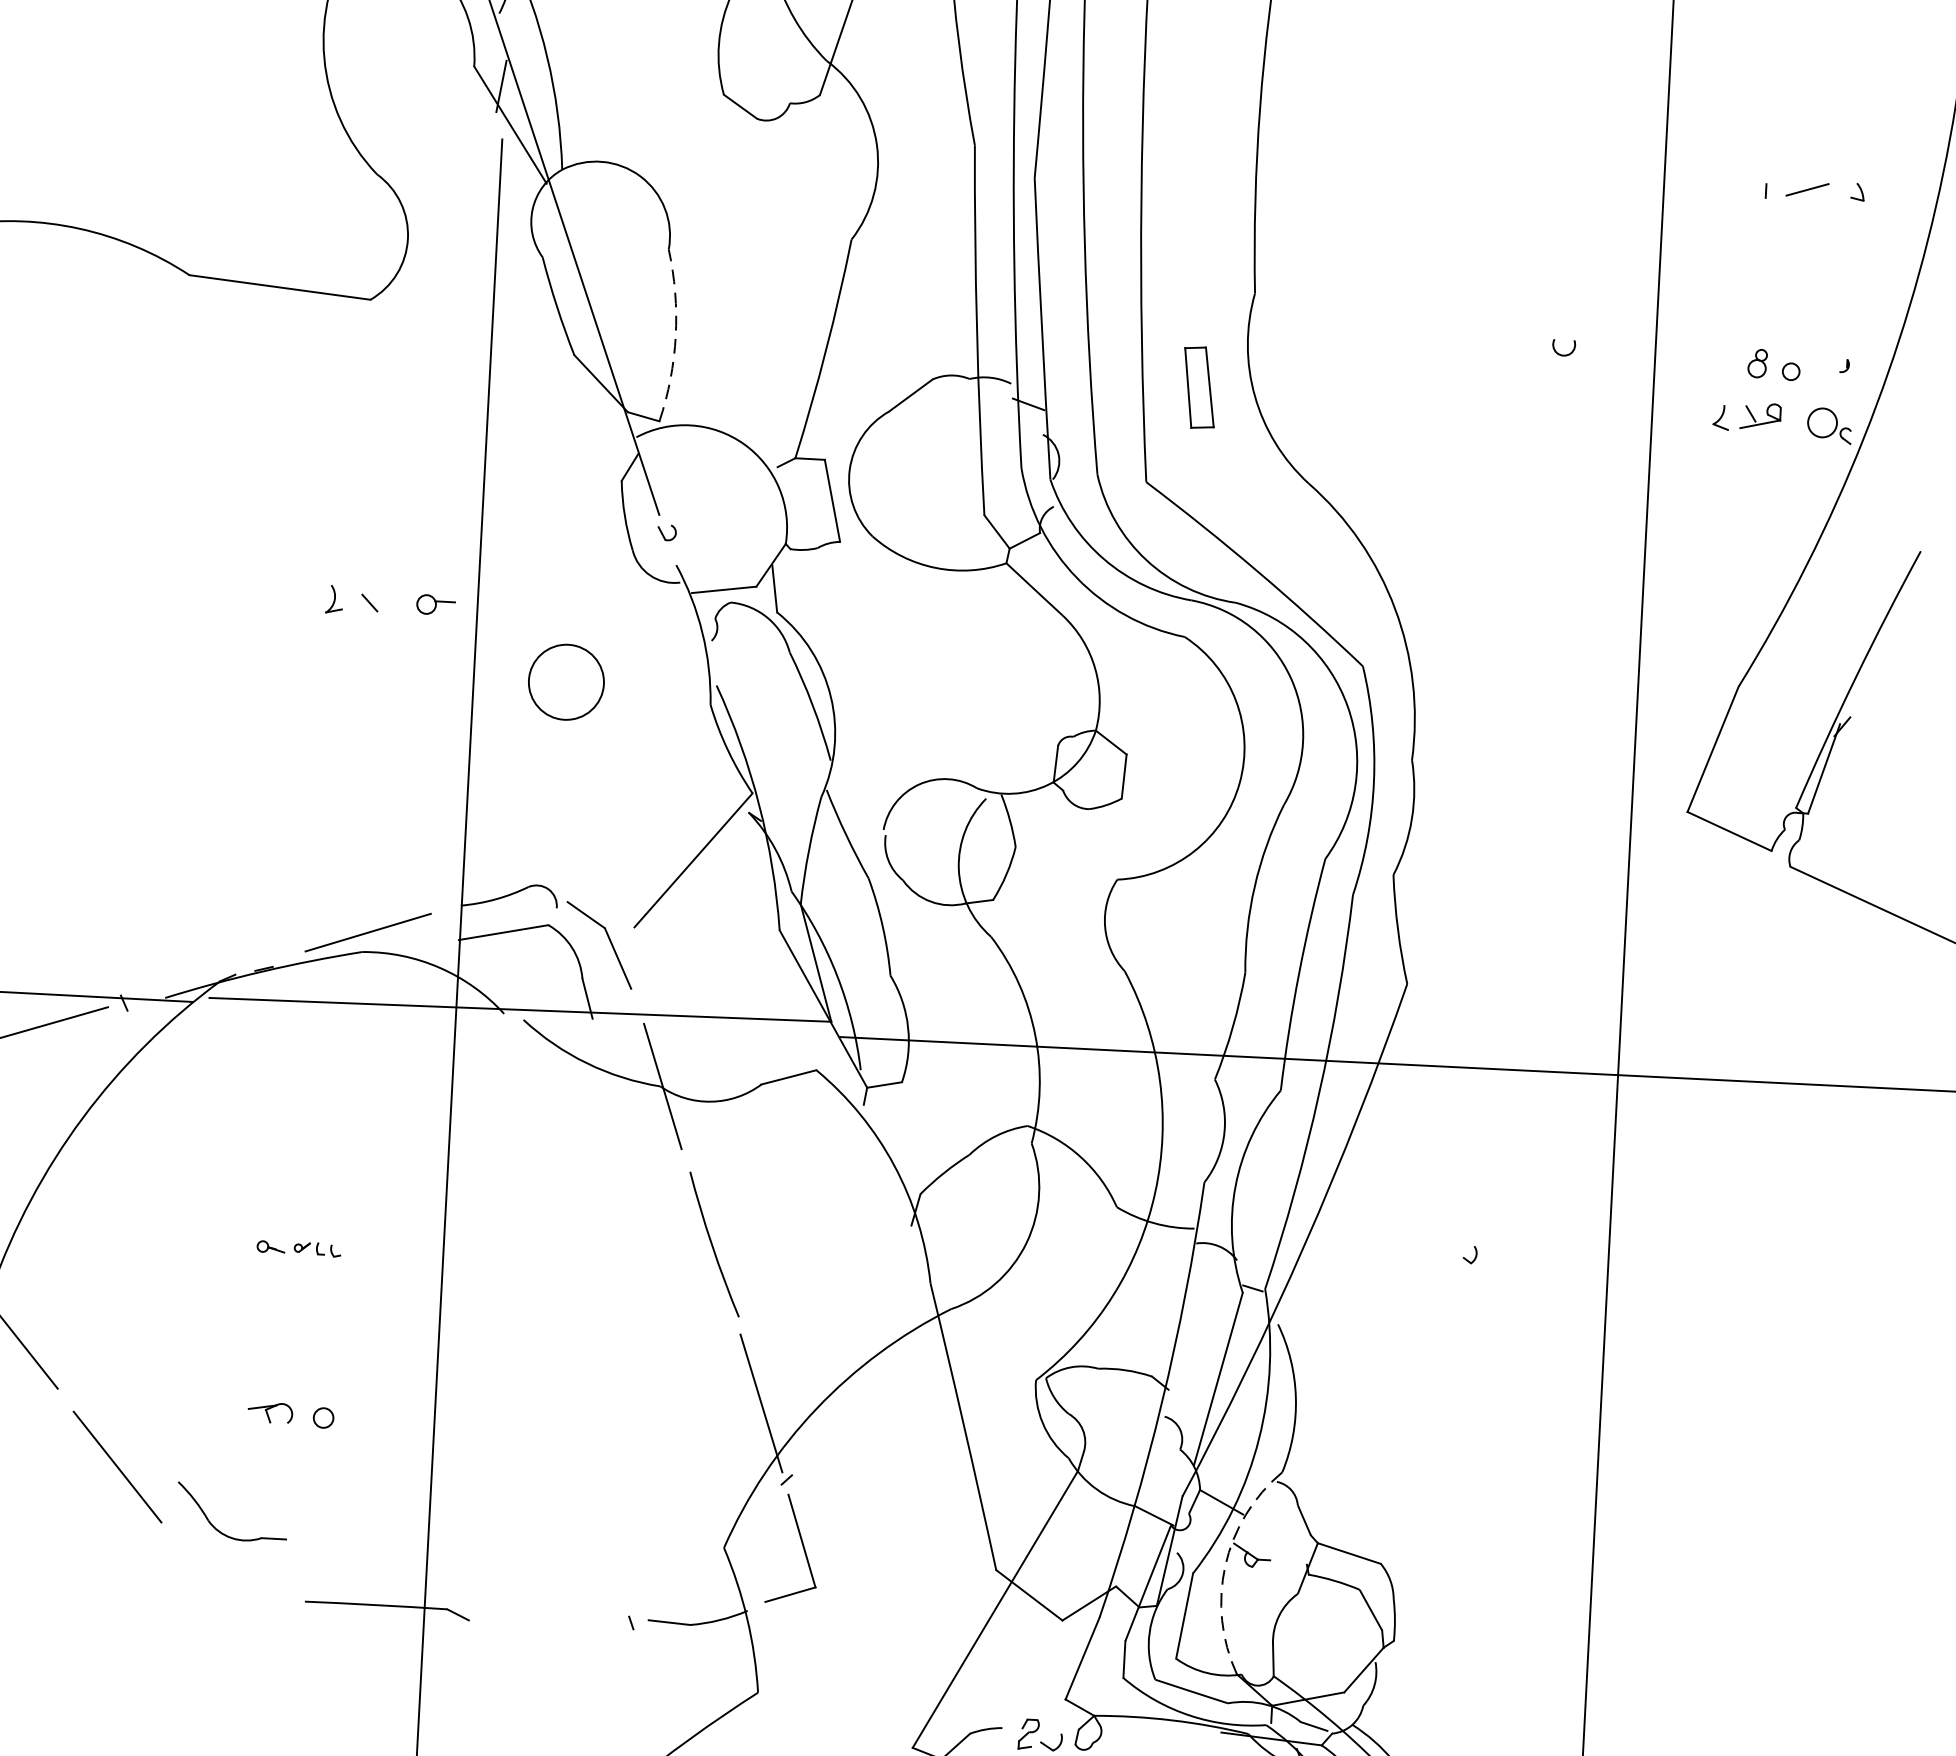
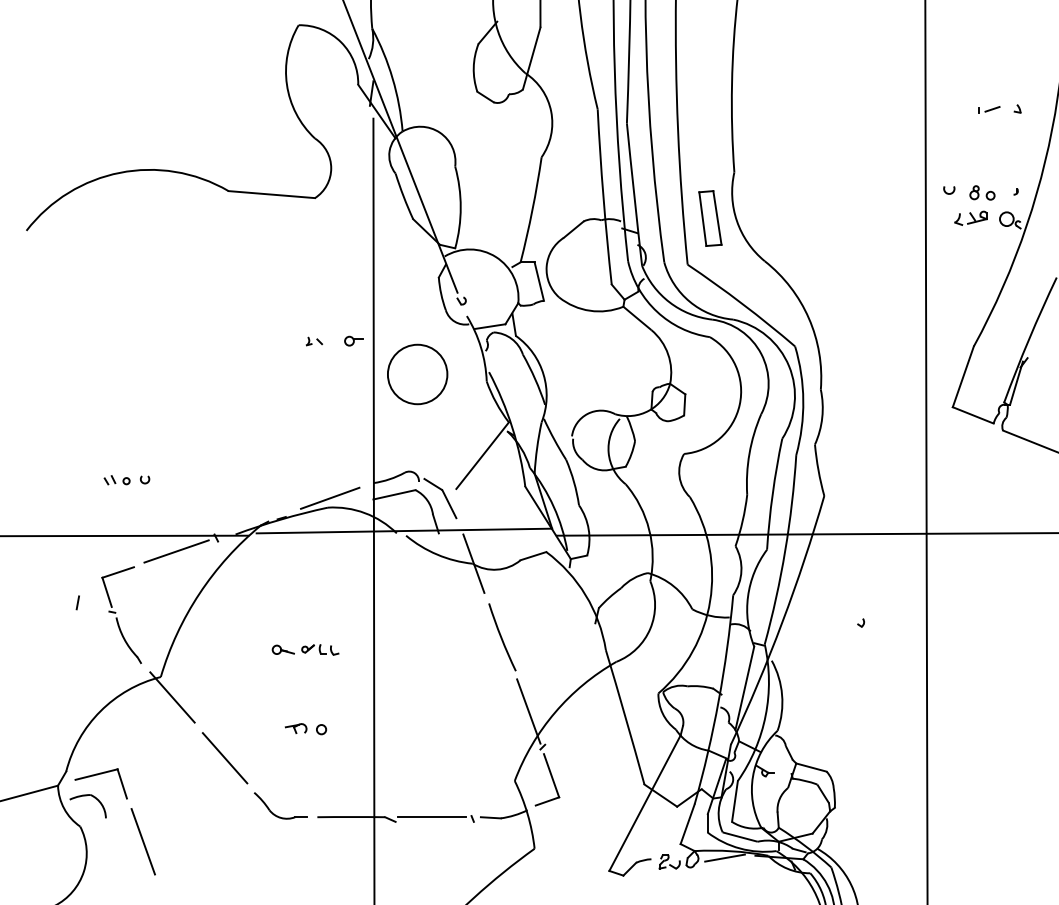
part: (1798, 190) -> (989, 109), size x0.71
arc: (675, 336) -> (460, 207), dashed -> solid
arc: (1566, 352) -> (950, 192), moved
part: (1199, 387) -> (710, 218), size x1.43
part: (353, 601) -> (314, 341), size x0.62
circle: (565, 682) -> (417, 374), size x1.67
part: (299, 1247) -> (305, 649), size x1.67
part: (216, 1525) -> (273, 812), moved
arc: (1224, 1565) -> (752, 776), dashed -> solid
line: (544, 1615) -> (431, 817), added
line: (1156, 1732) -> (724, 857), added

